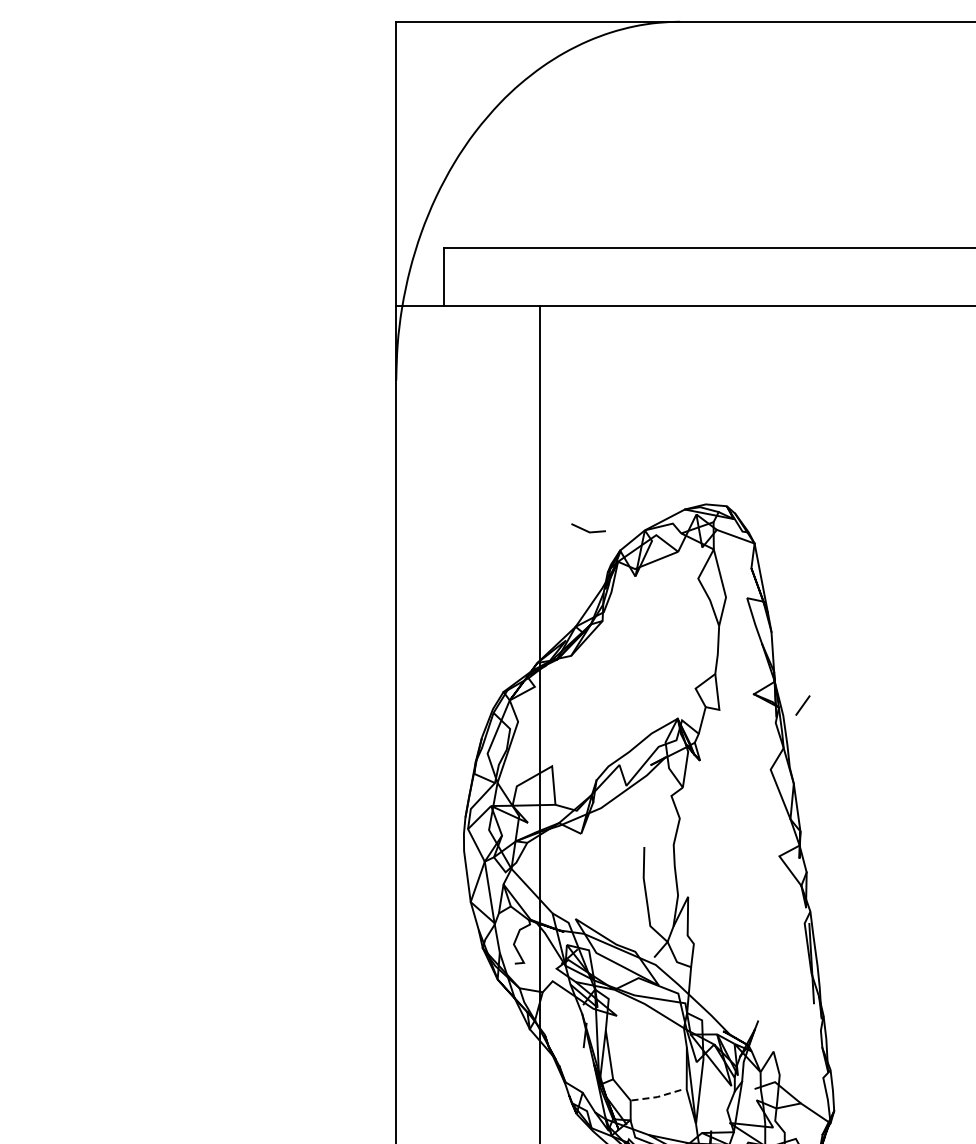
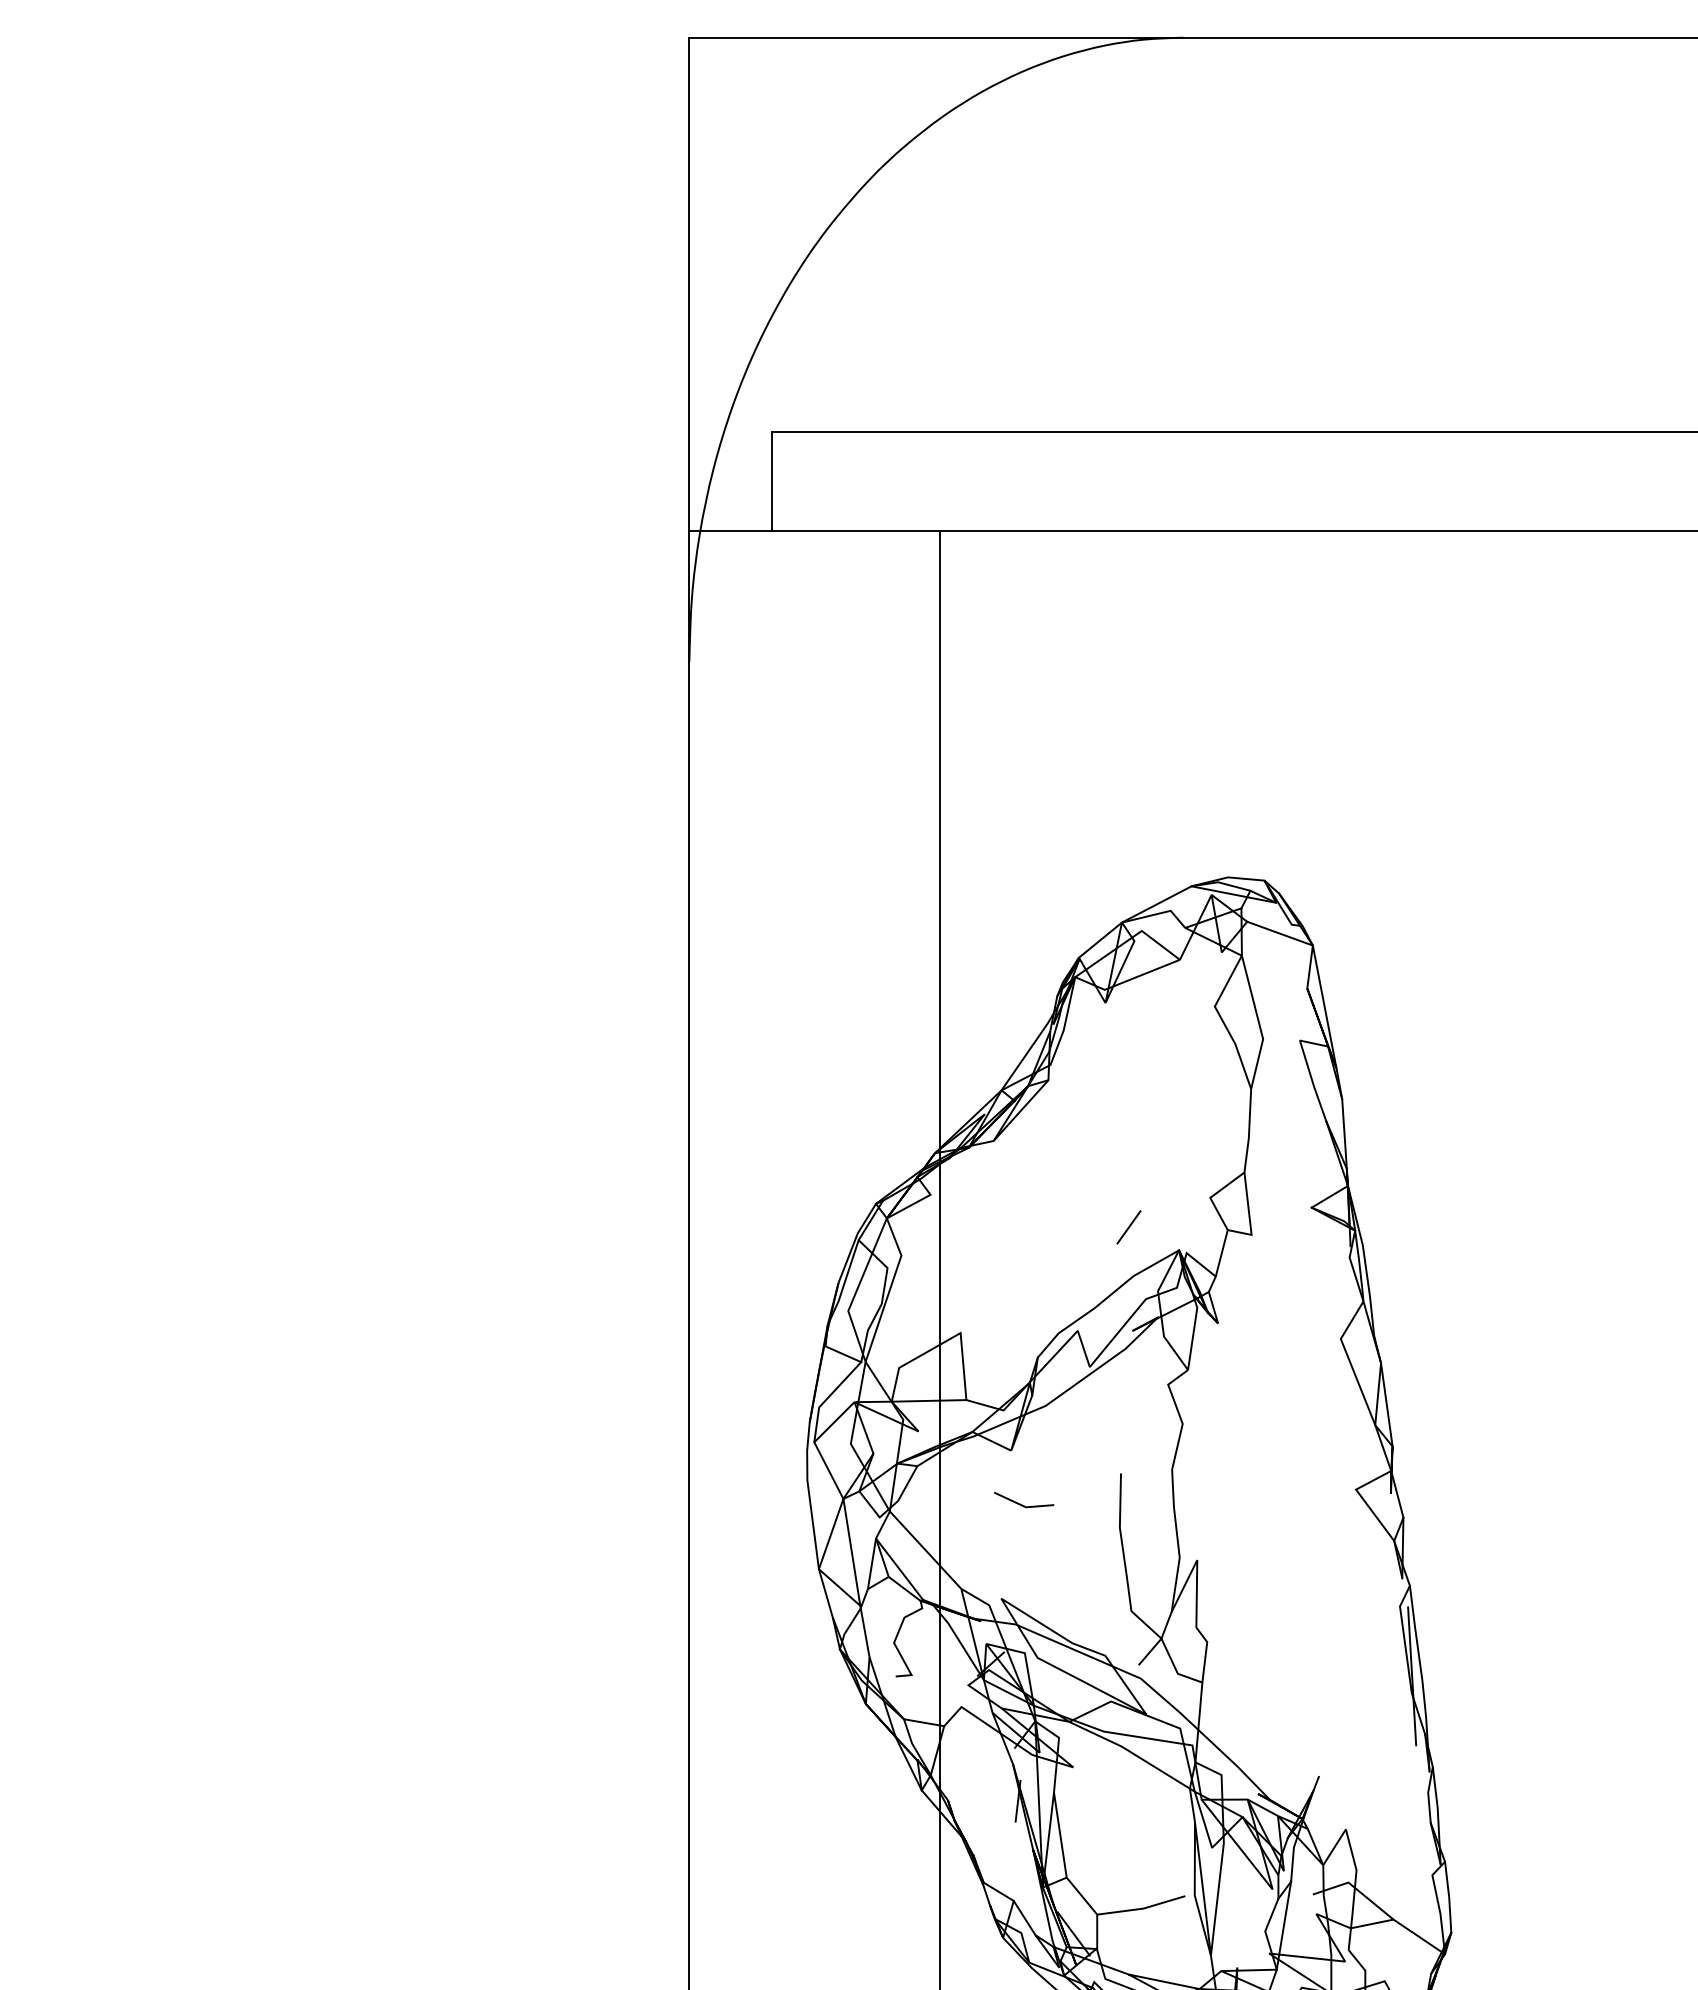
line: (588, 530) -> (1023, 1503), moved
line: (802, 705) -> (1128, 1227), moved
line: (657, 1097) -> (1143, 1909), dashed -> solid

